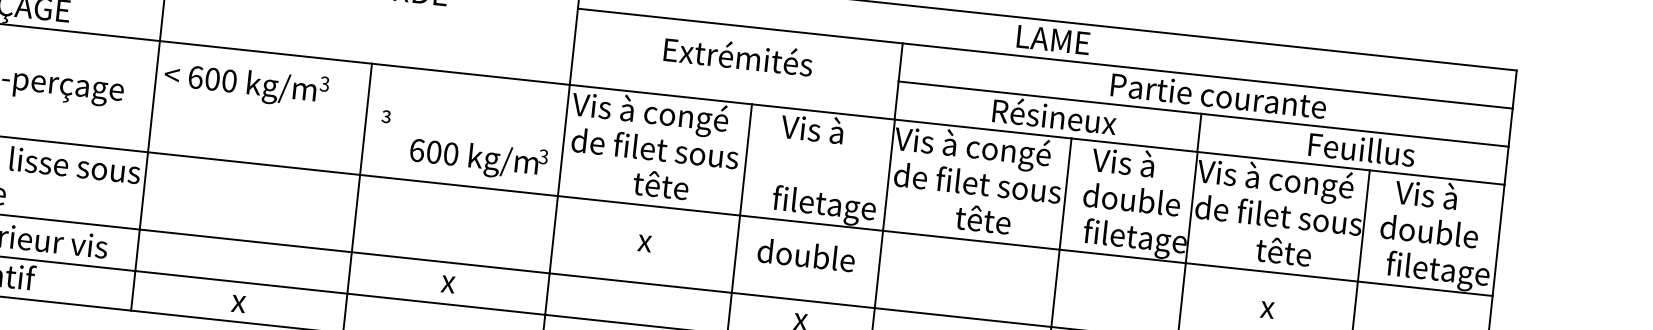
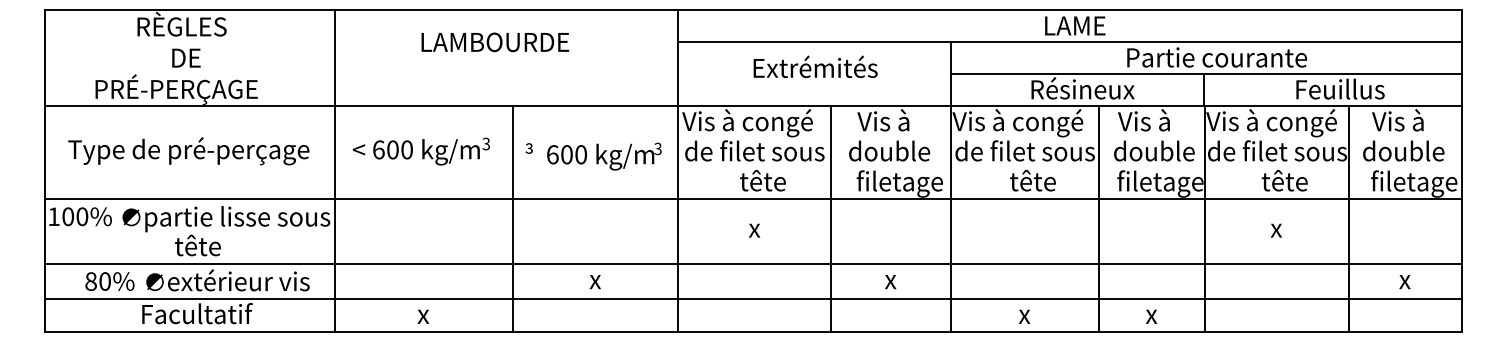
text: (246, 84) -> (421, 151), moved
text: (478, 159) -> (604, 156), moved
text: (806, 254) -> (889, 150), moved

